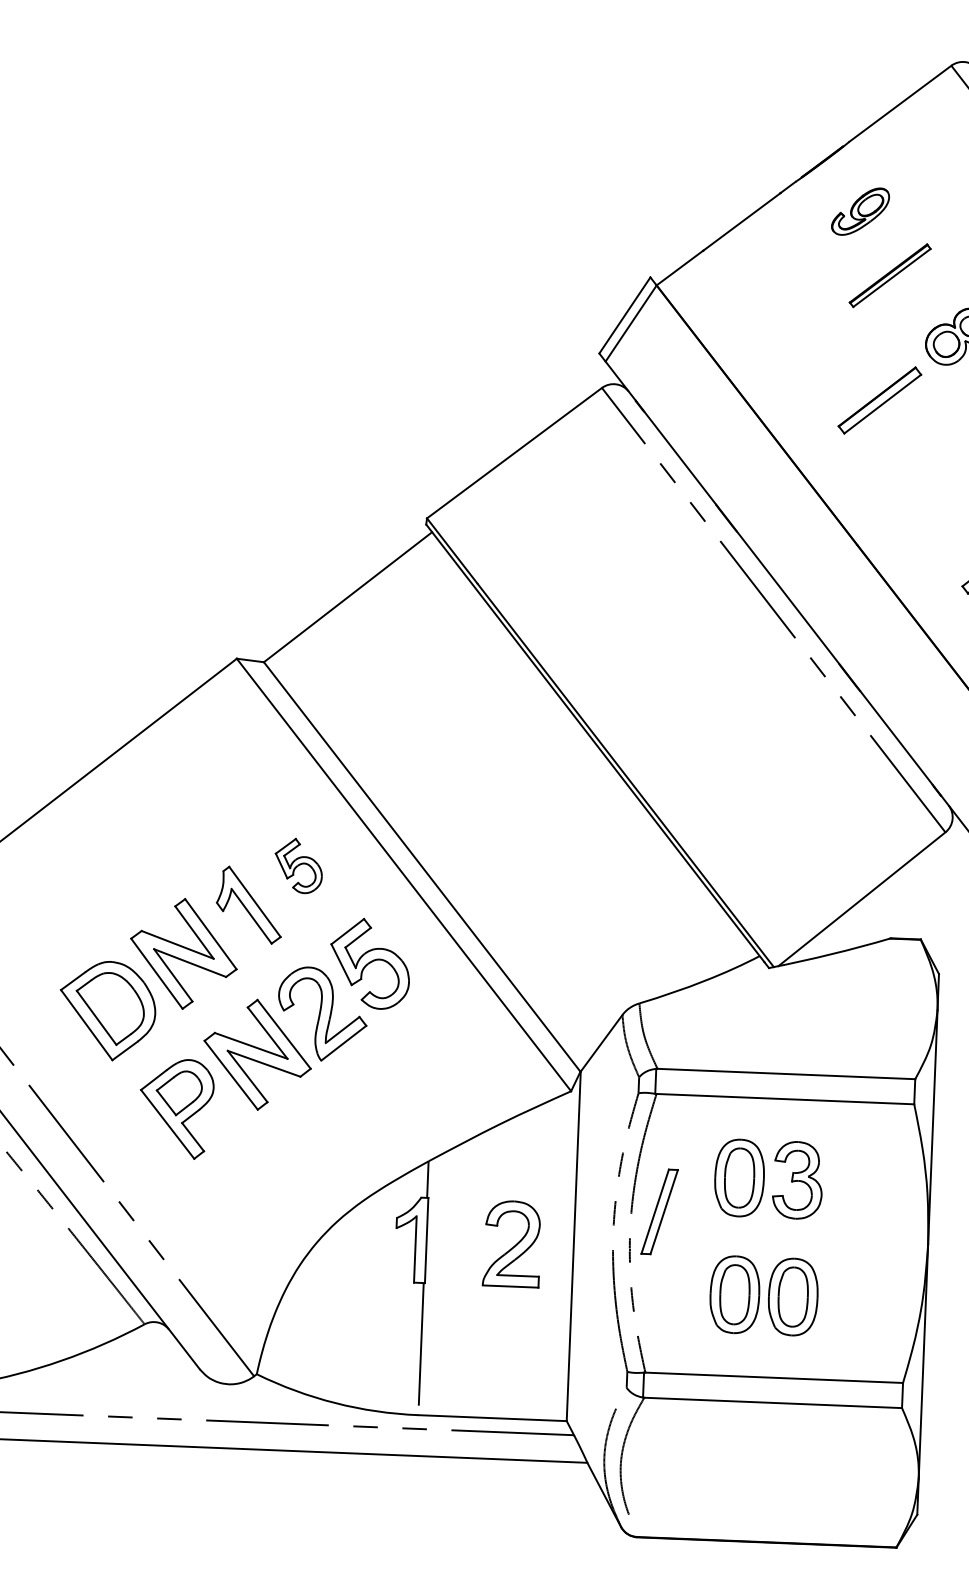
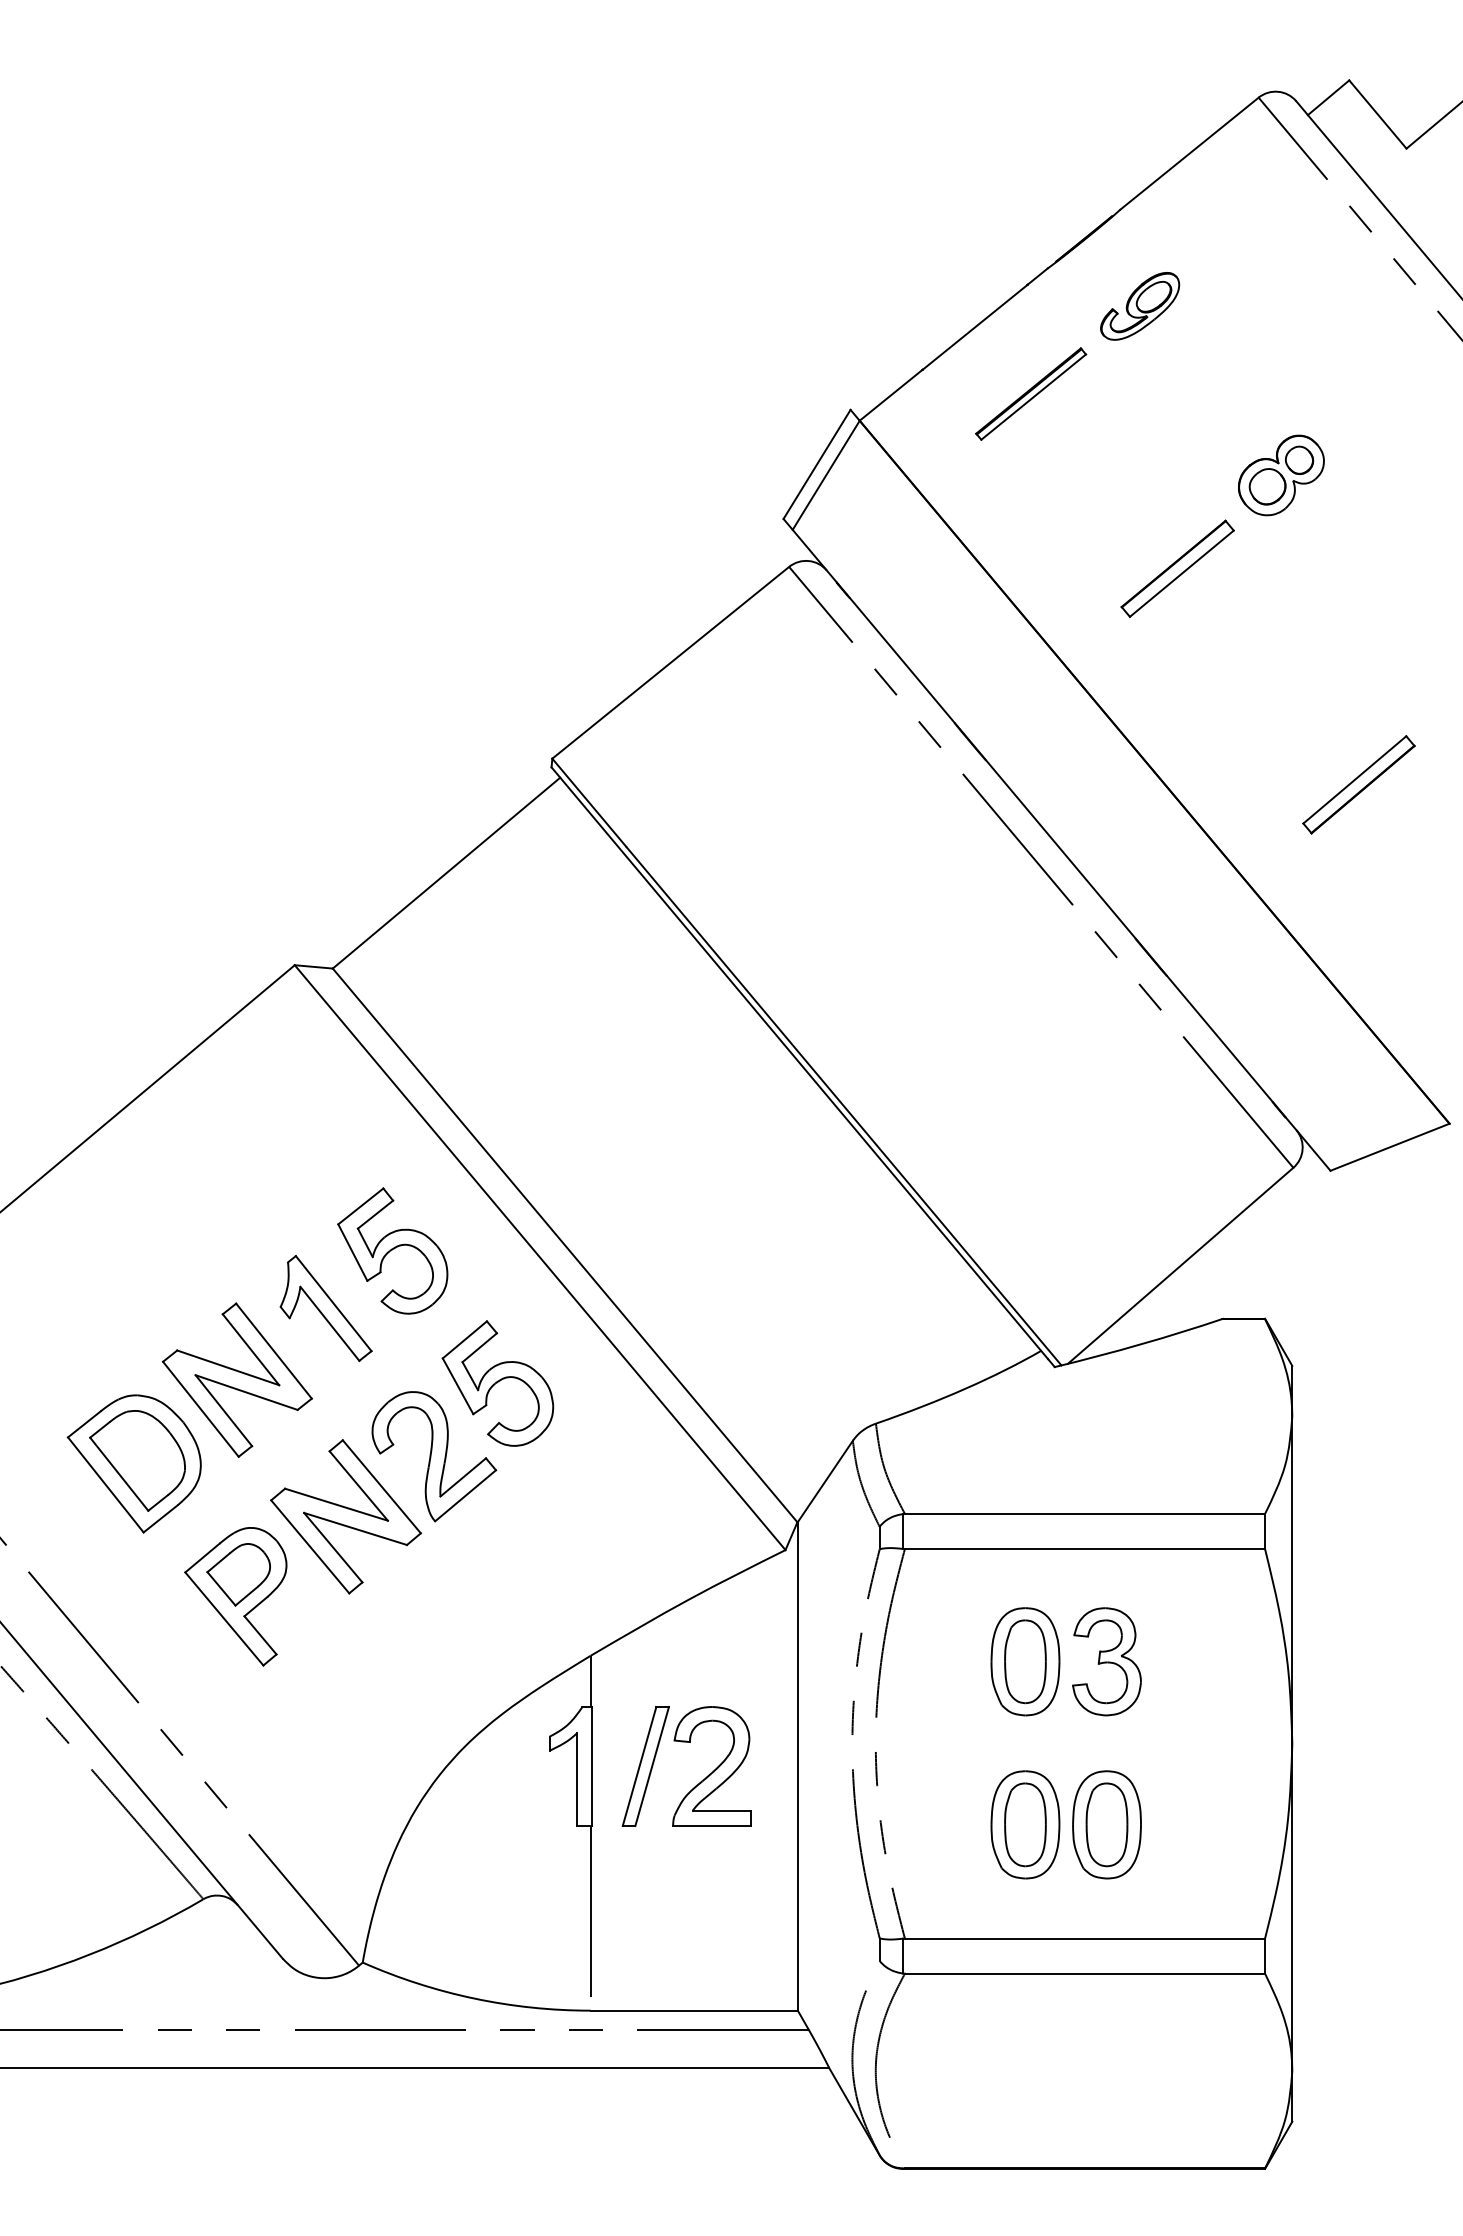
part: (890, 275) -> (1031, 393), moved
part: (298, 865) -> (392, 1250), size x1.67
part: (659, 1211) -> (645, 1766), moved

